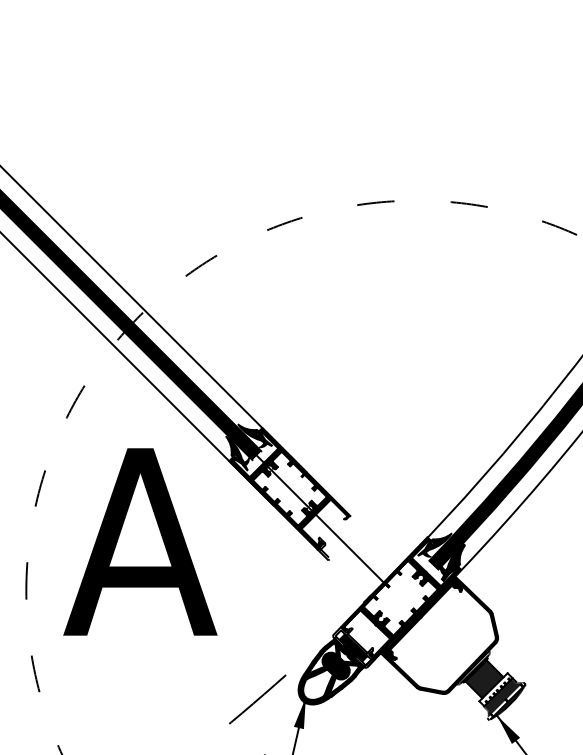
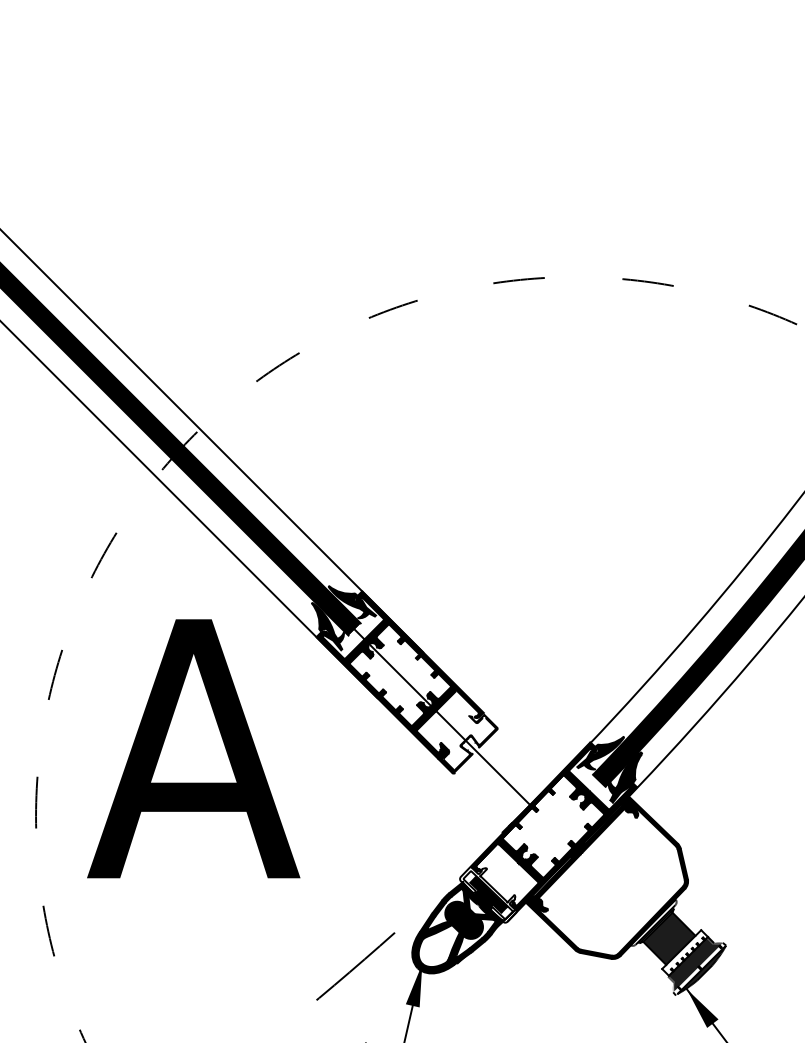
fill: (339, 538) -> (468, 743), added

